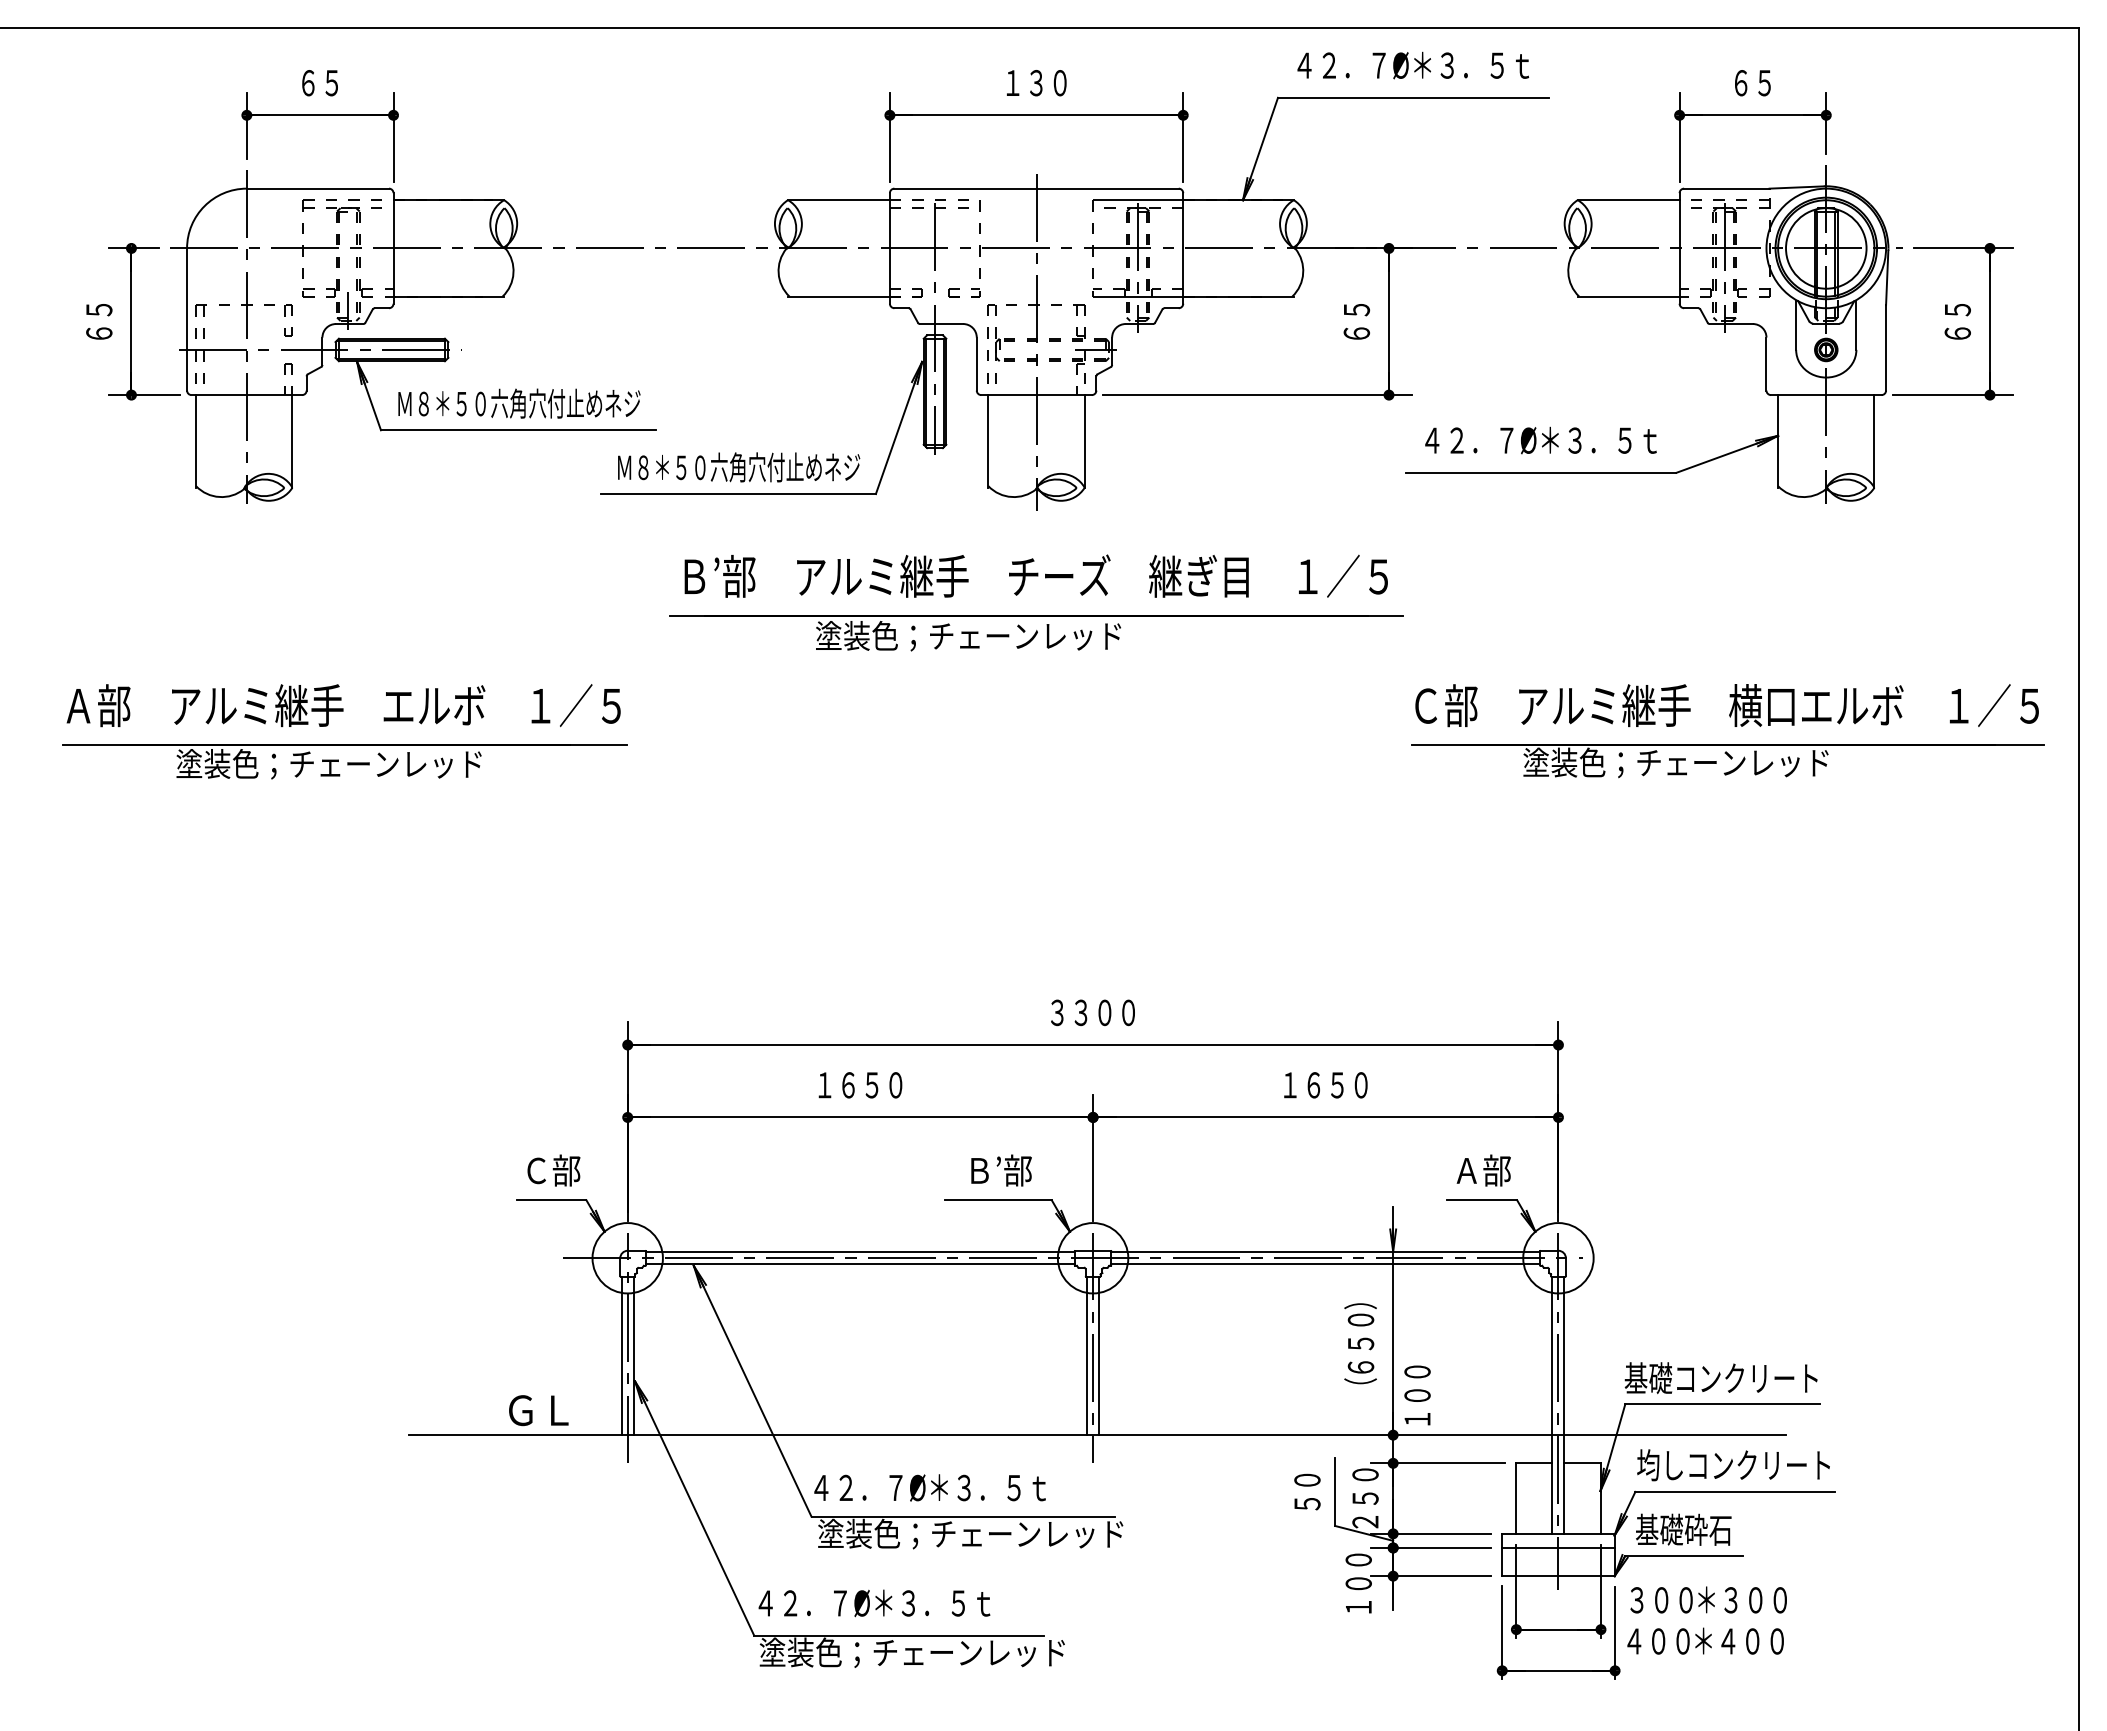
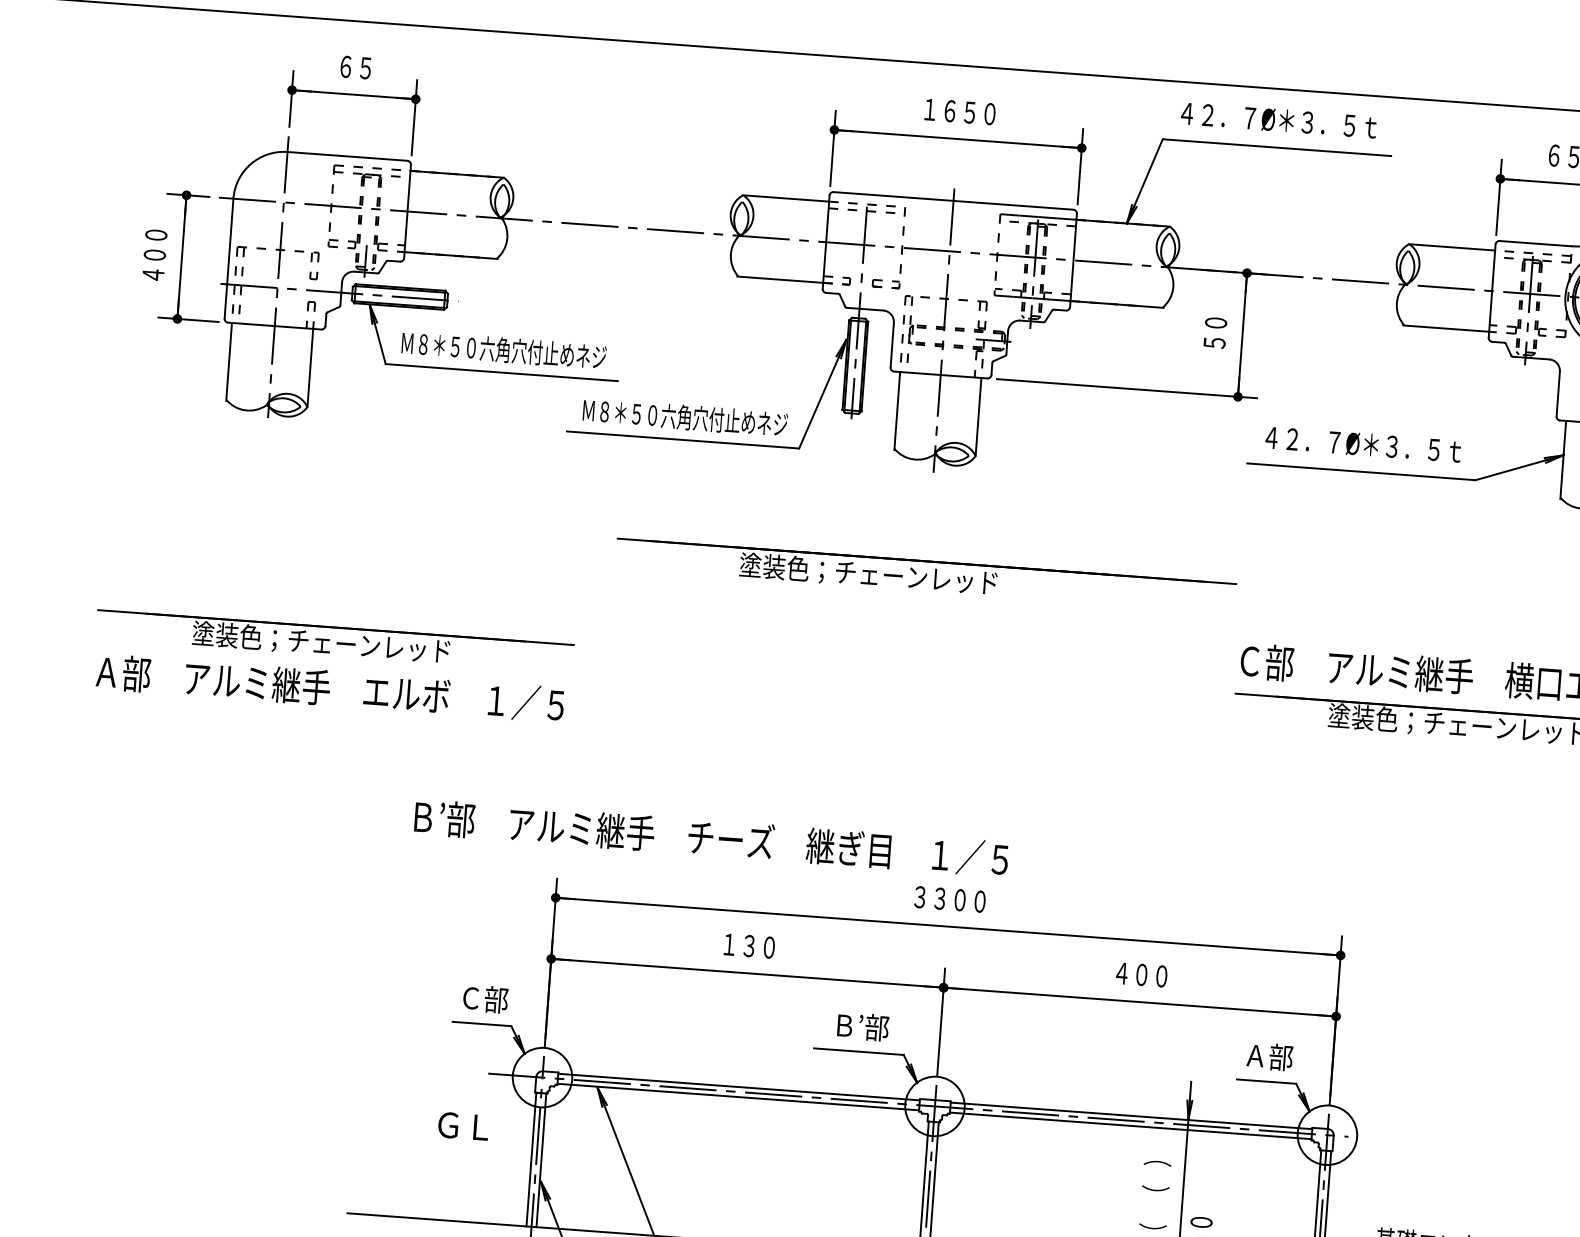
text: (1036, 83) -> (959, 112), １３０ -> １６５０
text: (99, 321) -> (155, 254), ６５ -> ４００
text: (1356, 321) -> (1215, 332), ６５ -> ５０
text: (1035, 575) -> (710, 837), moved
text: (343, 705) -> (330, 688), moved
text: (860, 1085) -> (749, 946), １６５０ -> １３０
text: (1325, 1085) -> (1141, 975), １６５０ -> ４００
text: (1360, 1343) -> (1155, 1194), ６５０ -> （
text: (538, 1410) -> (463, 1126), moved

